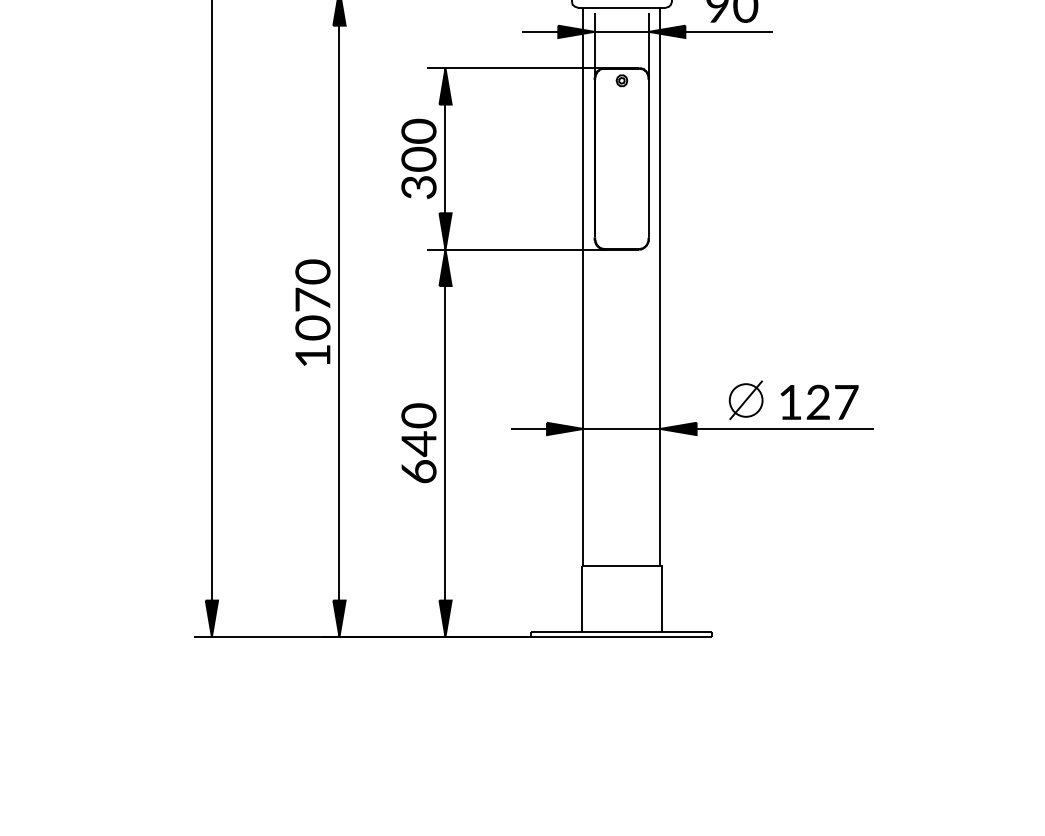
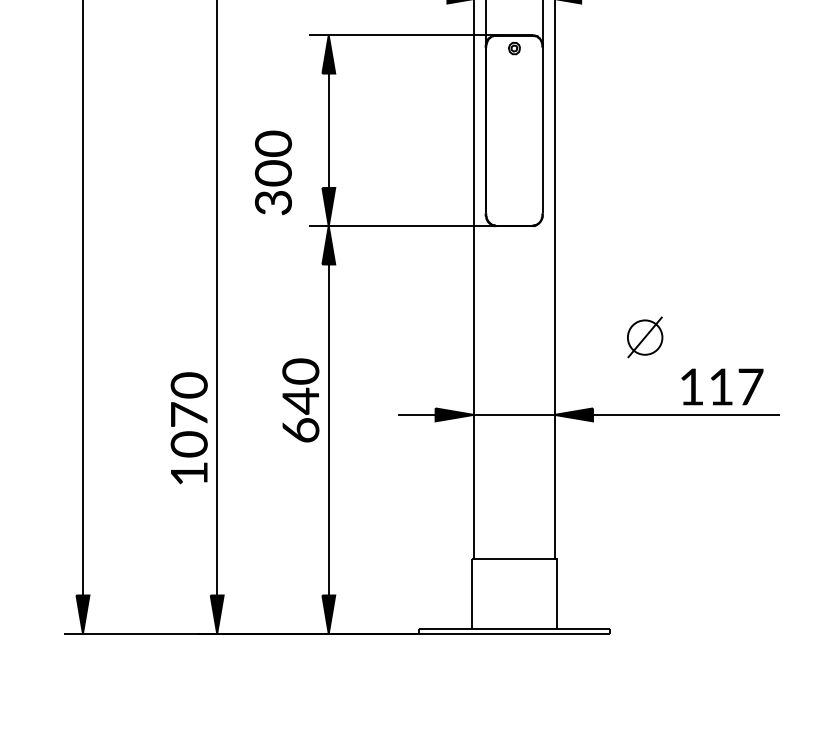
text: (418, 158) -> (272, 172), moved
text: (312, 312) -> (188, 428), moved
part: (745, 400) -> (644, 337), moved
text: (817, 401) -> (720, 386), 127 -> 117
text: (418, 443) -> (300, 400), moved

